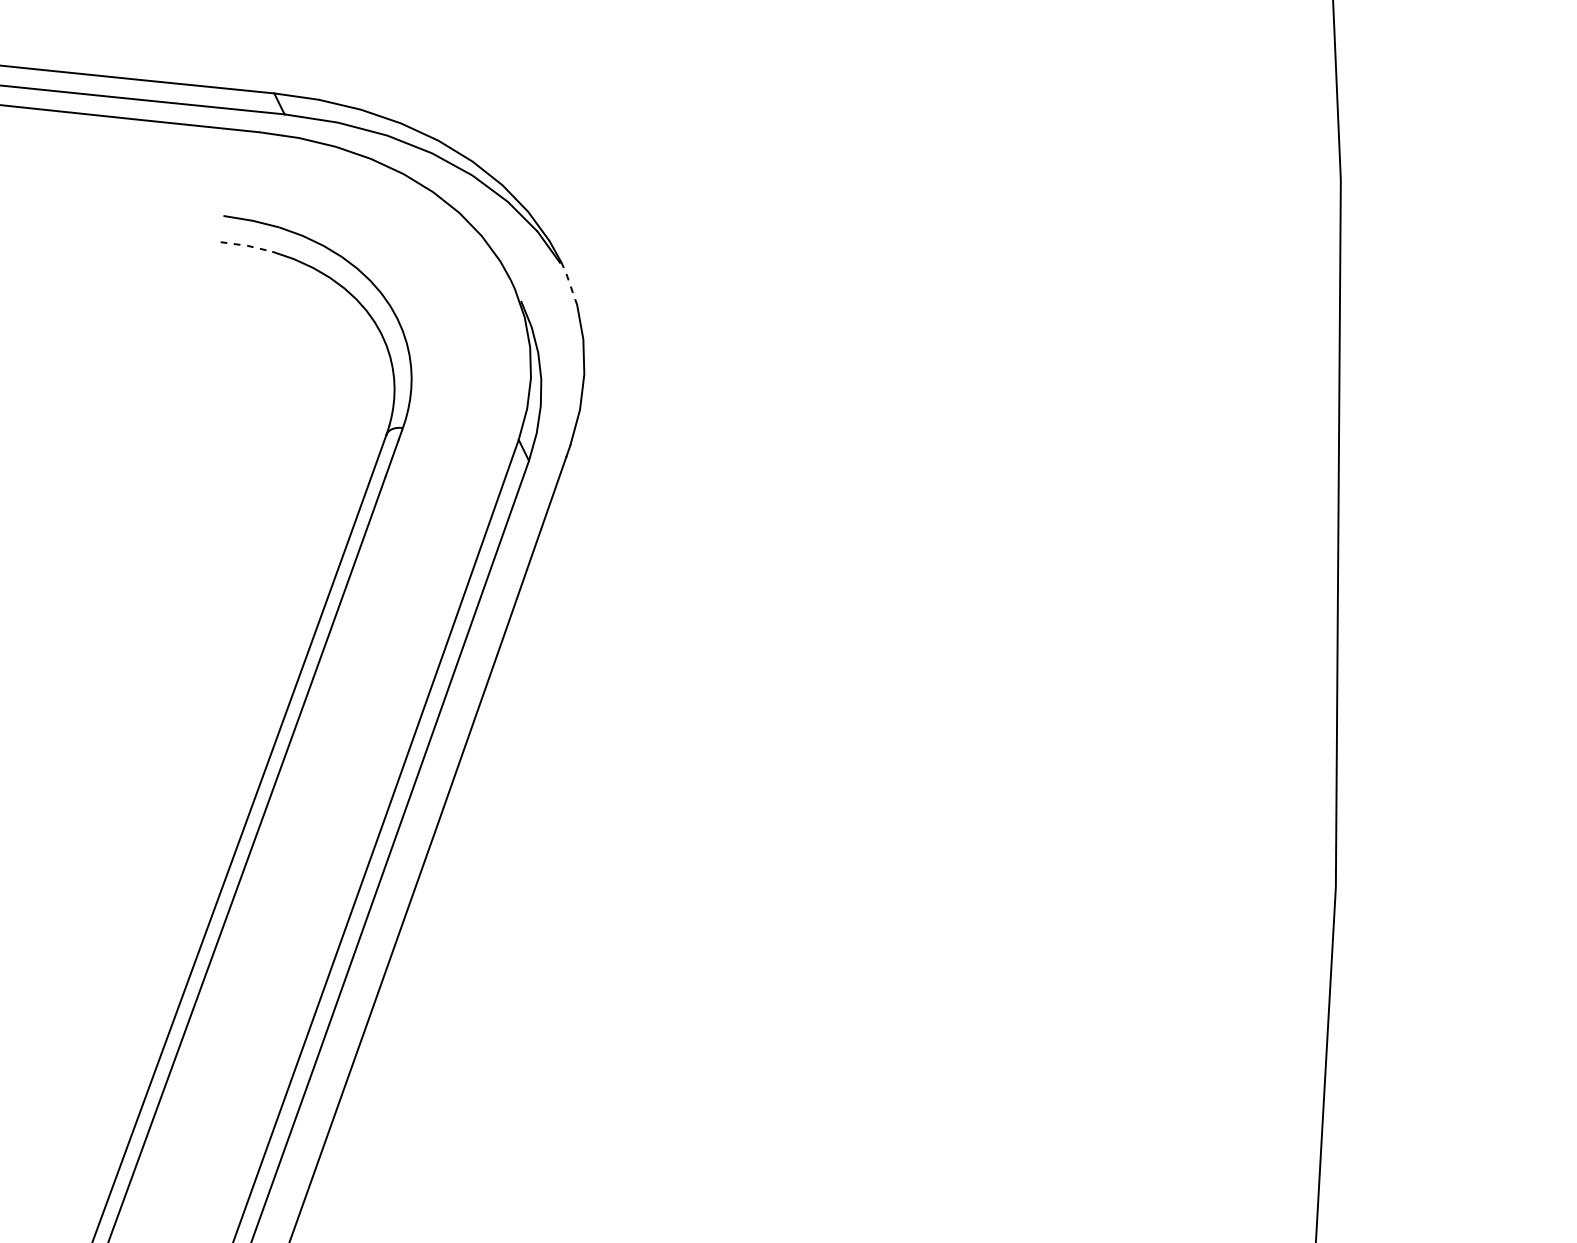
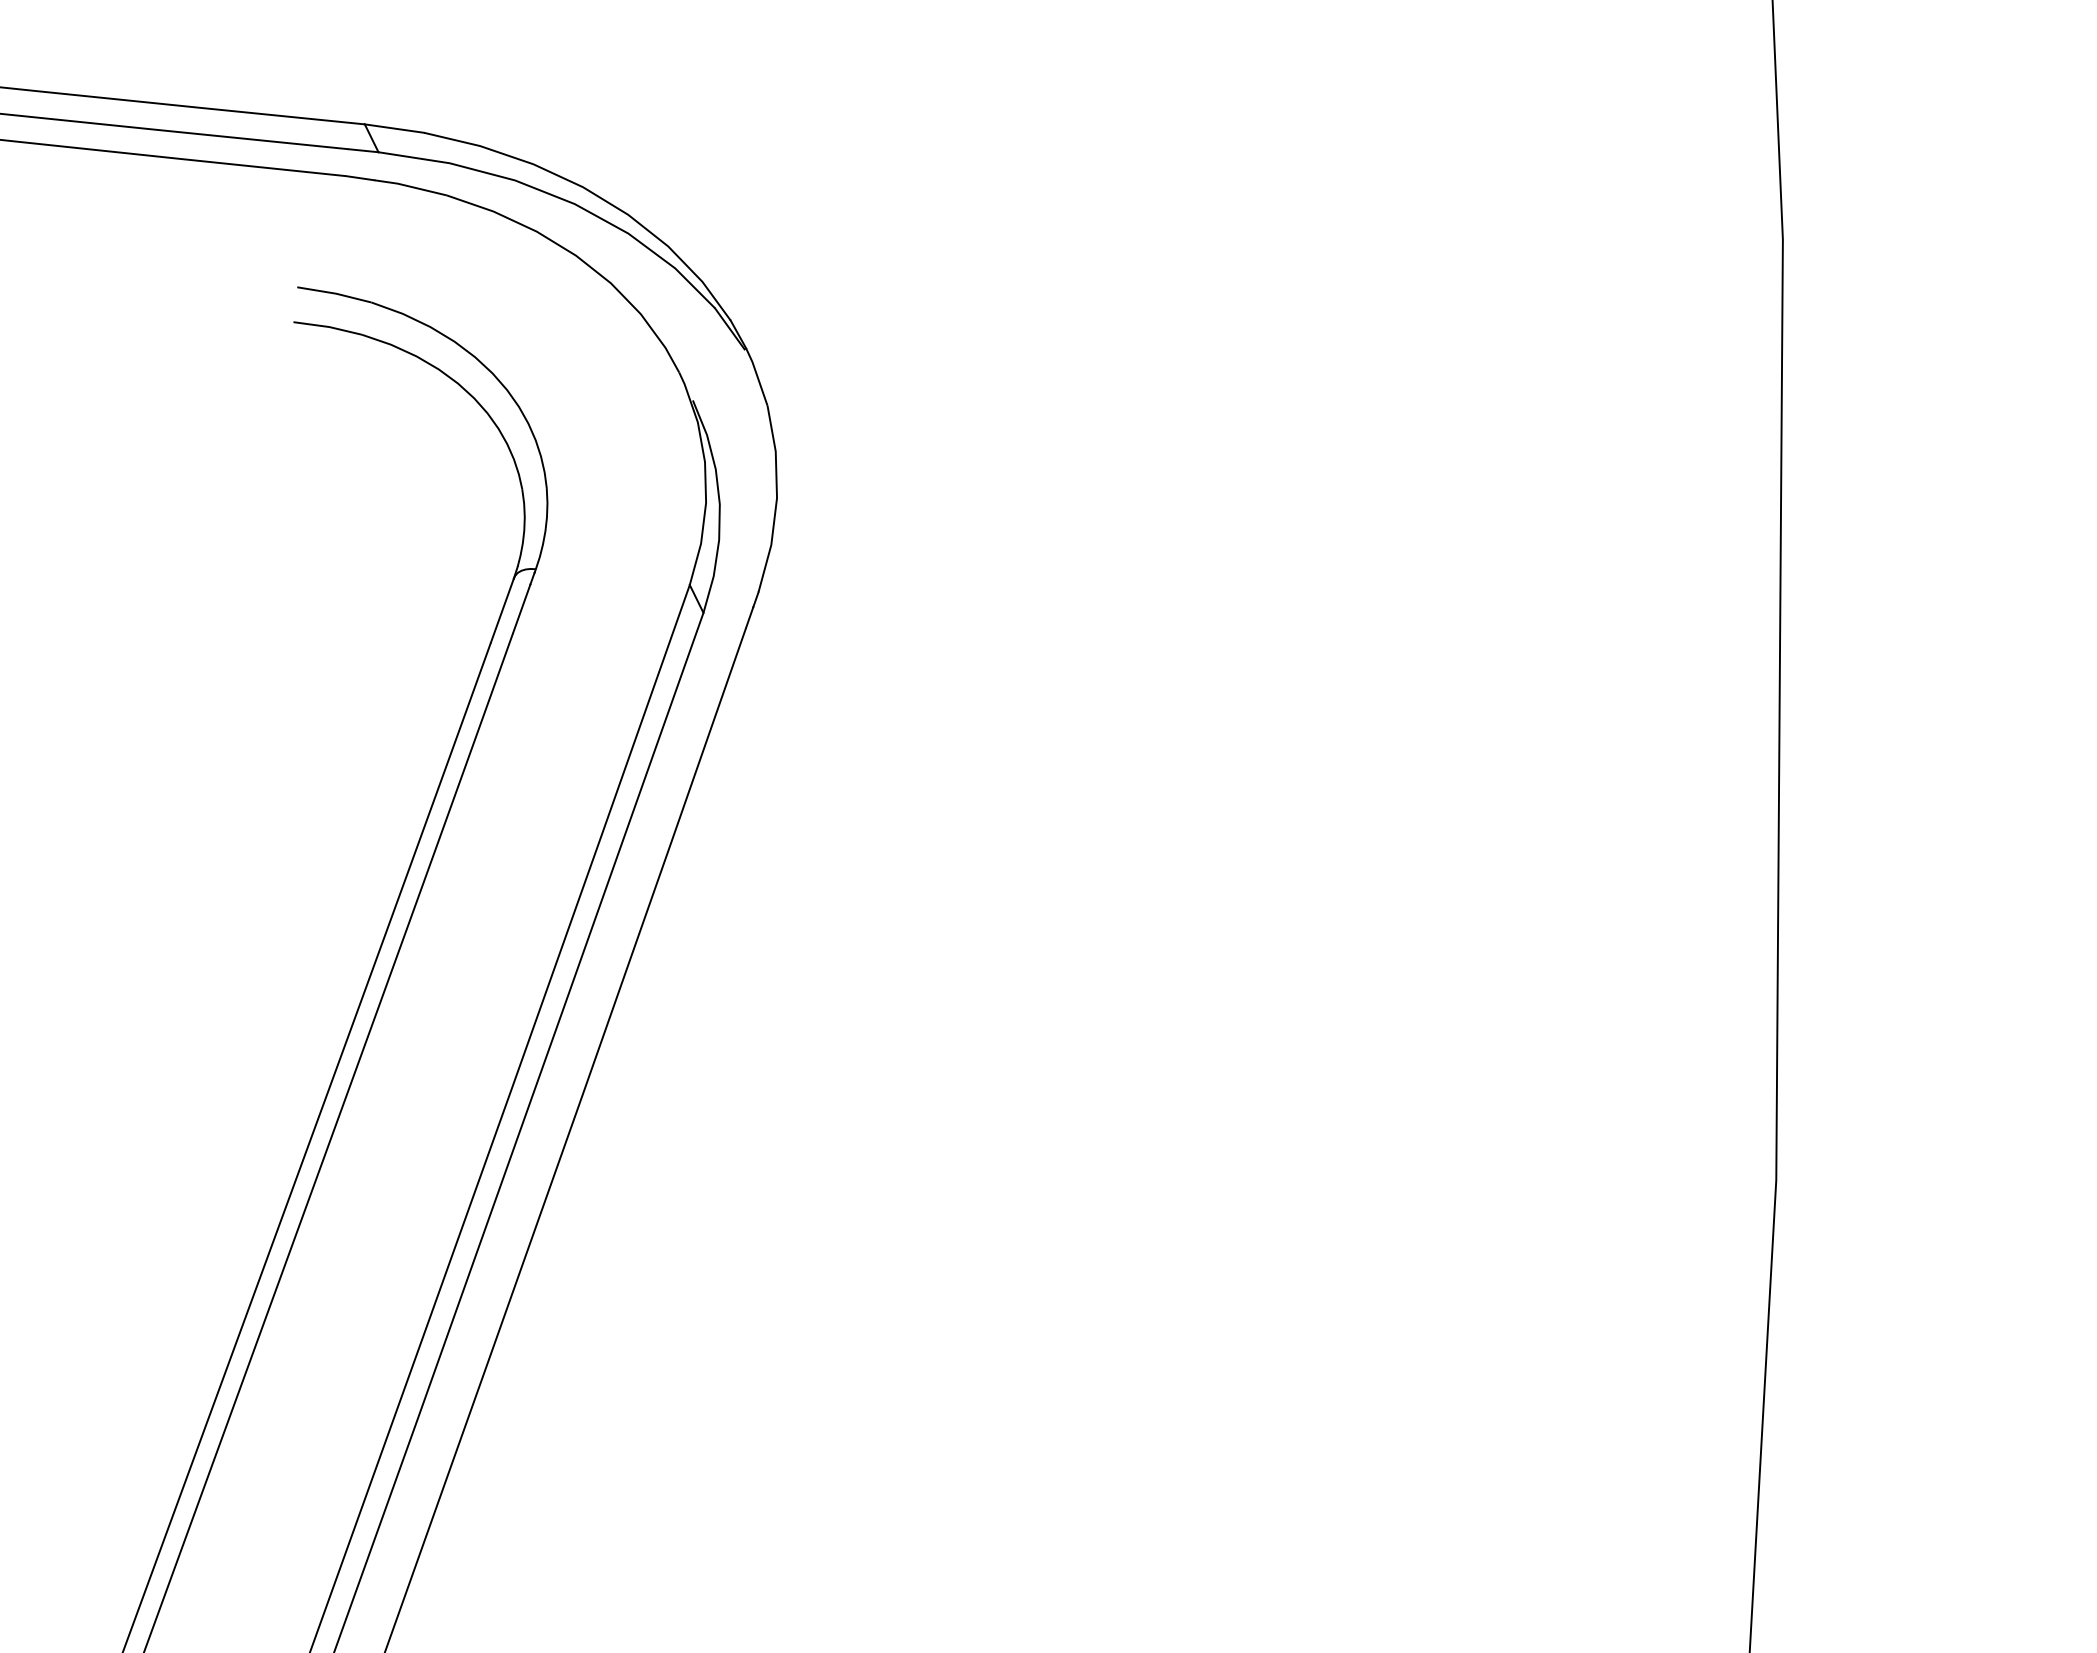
line: (246, 245) -> (328, 326), dashed -> solid
line: (569, 283) -> (757, 376), dashed -> solid

